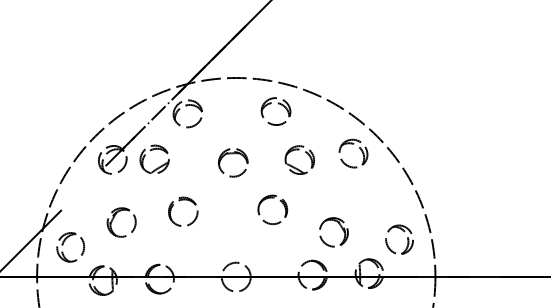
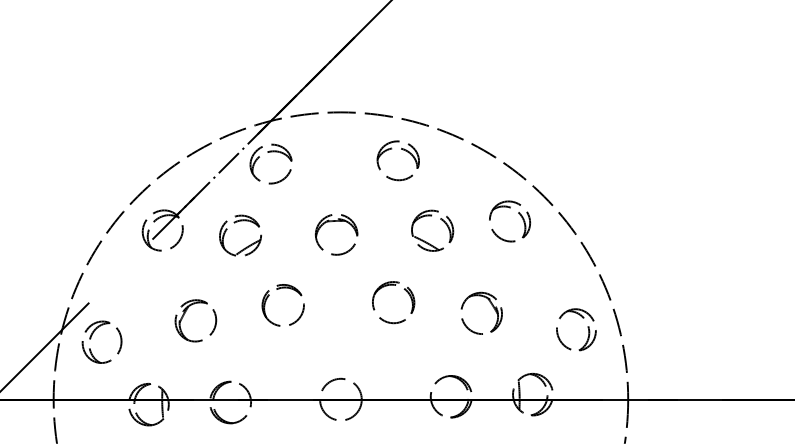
part: (153, 150) -> (238, 222), moved
part: (179, 201) -> (277, 290), moved
part: (114, 218) -> (185, 315), moved
part: (340, 227) -> (491, 306), moved
part: (407, 239) -> (587, 329), moved
part: (63, 245) -> (91, 339), moved

